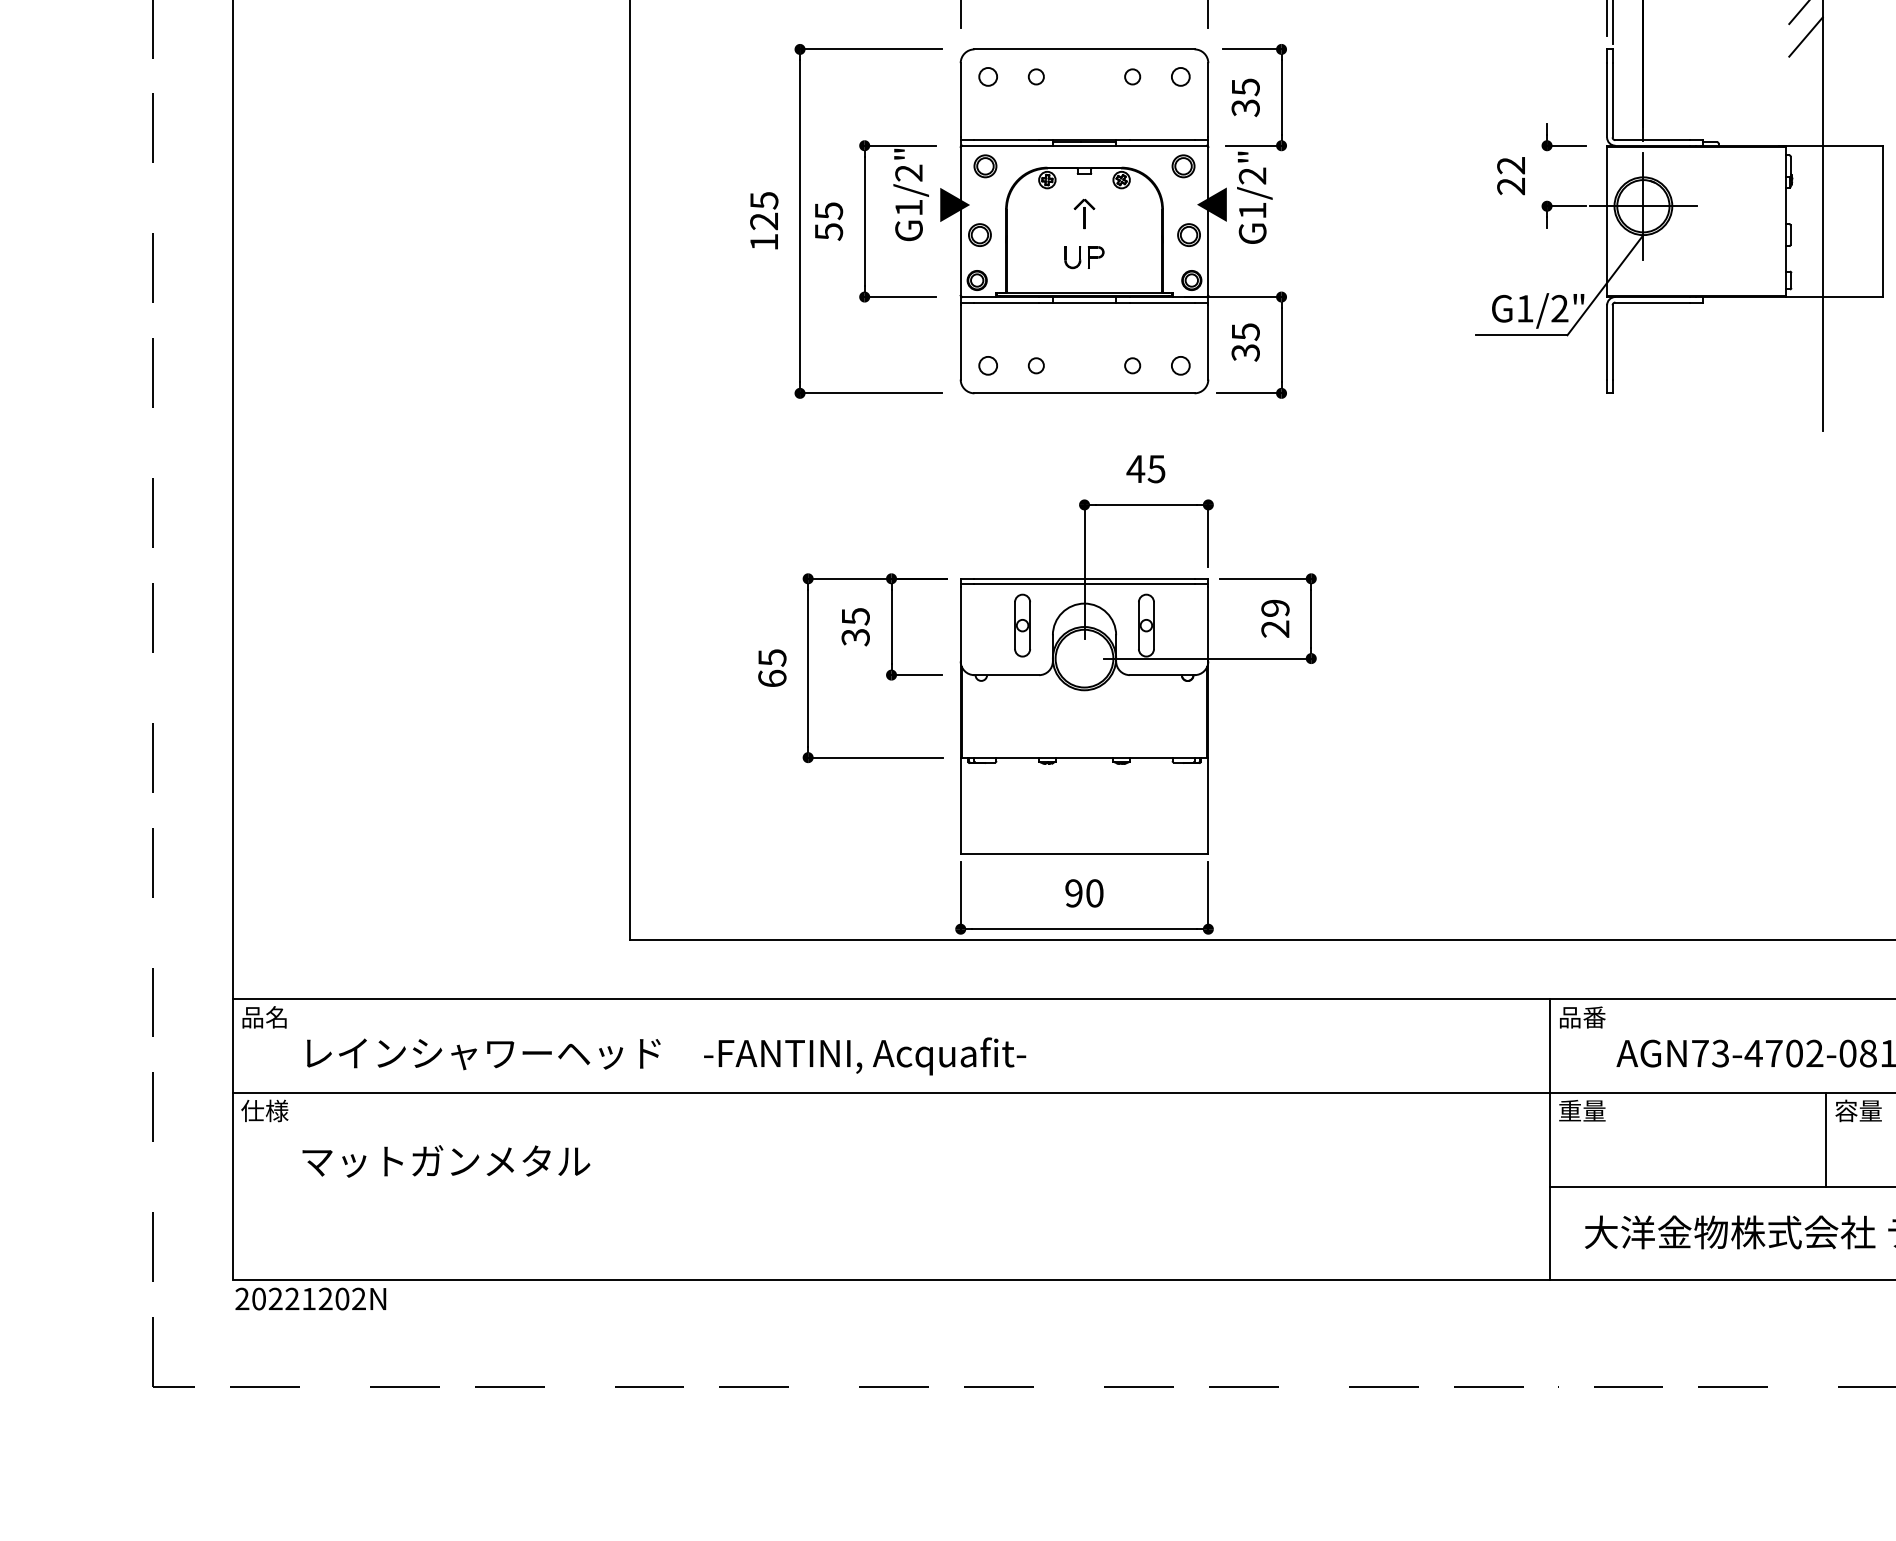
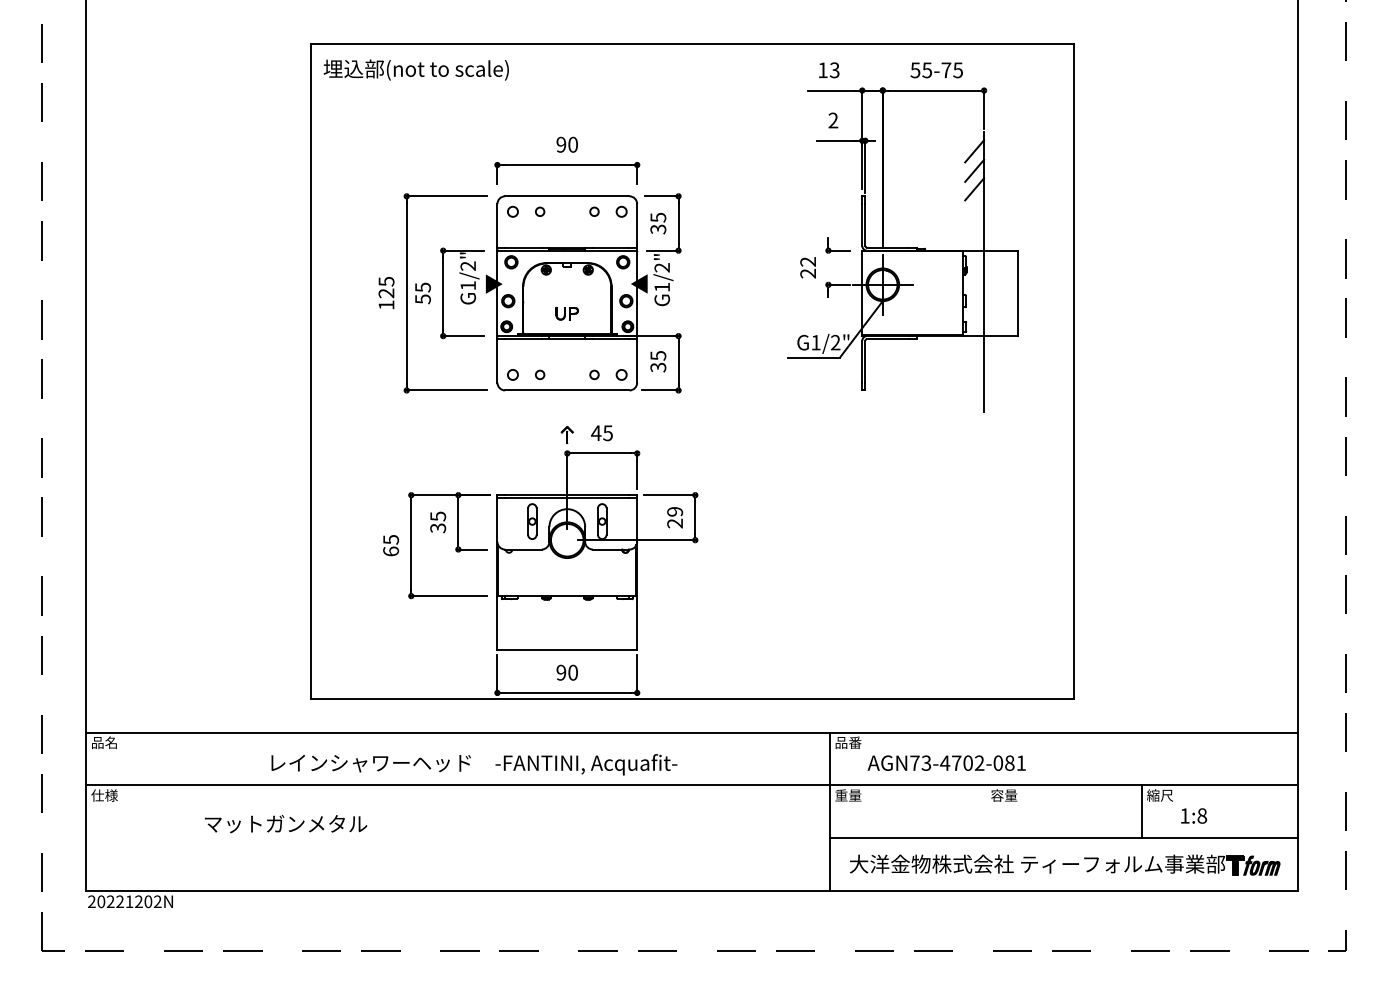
part: (1083, 214) -> (566, 435), moved
text: (666, 1055) -> (474, 764), moved
line: (1827, 1139) -> (986, 811), removed
text: (447, 1162) -> (286, 824), moved

